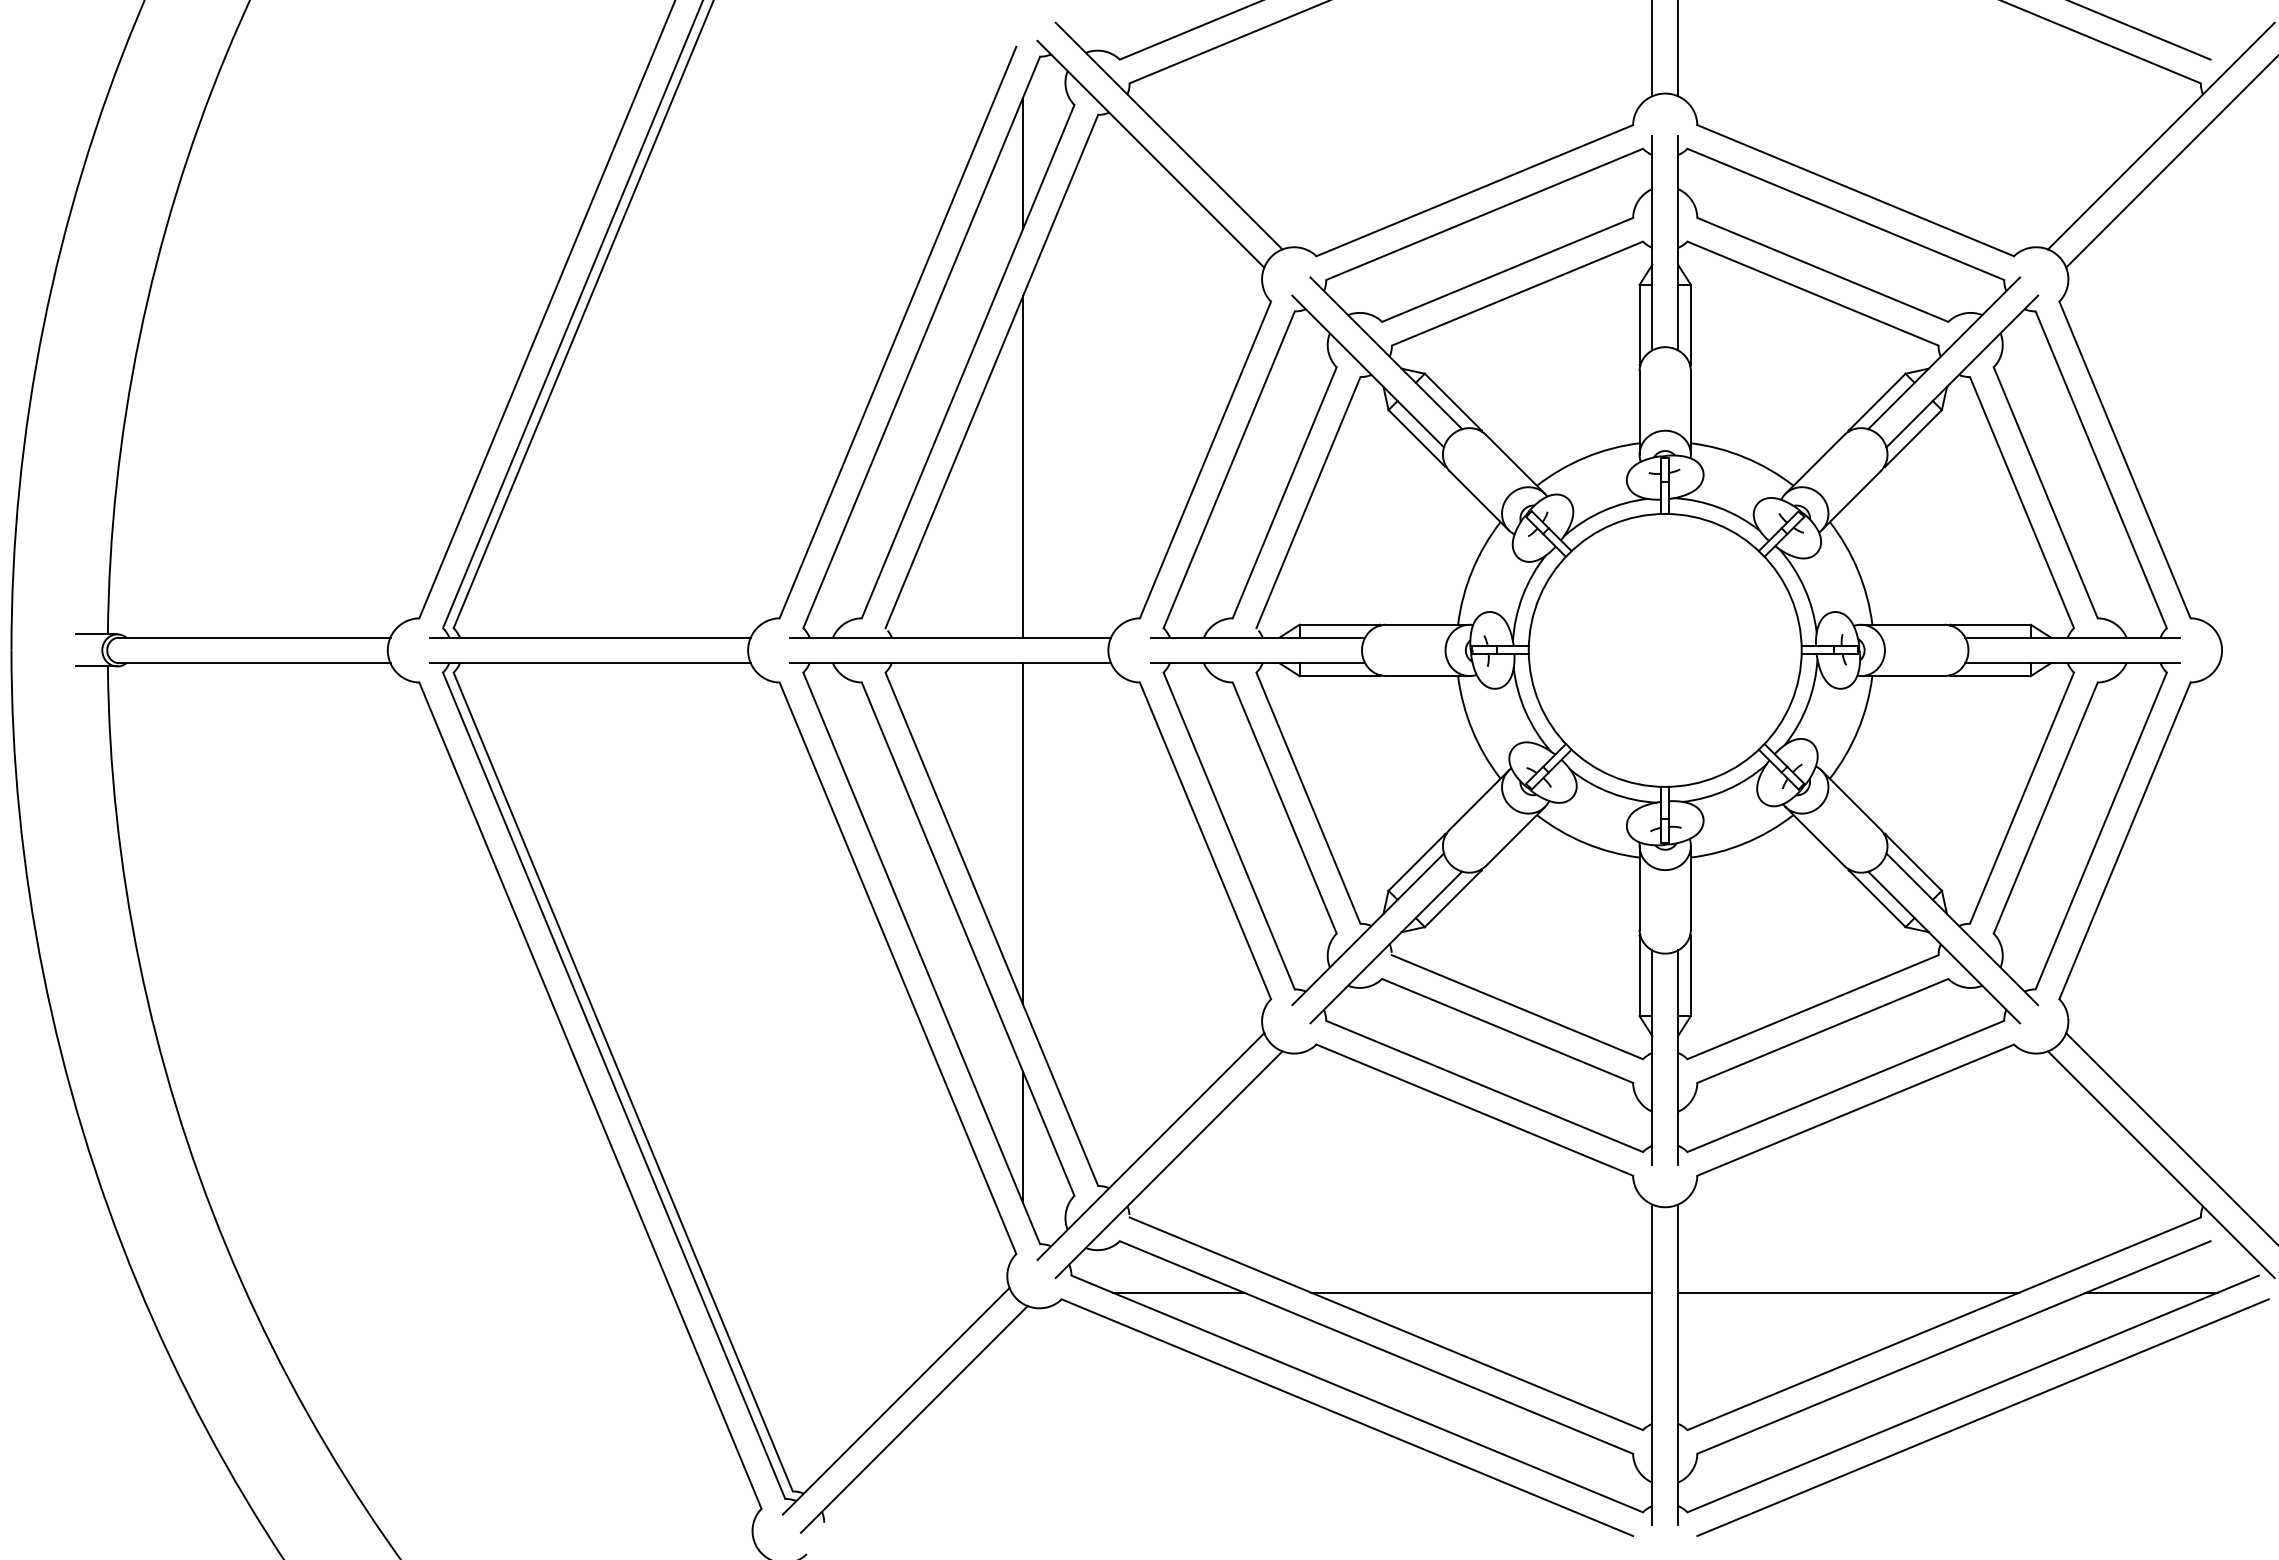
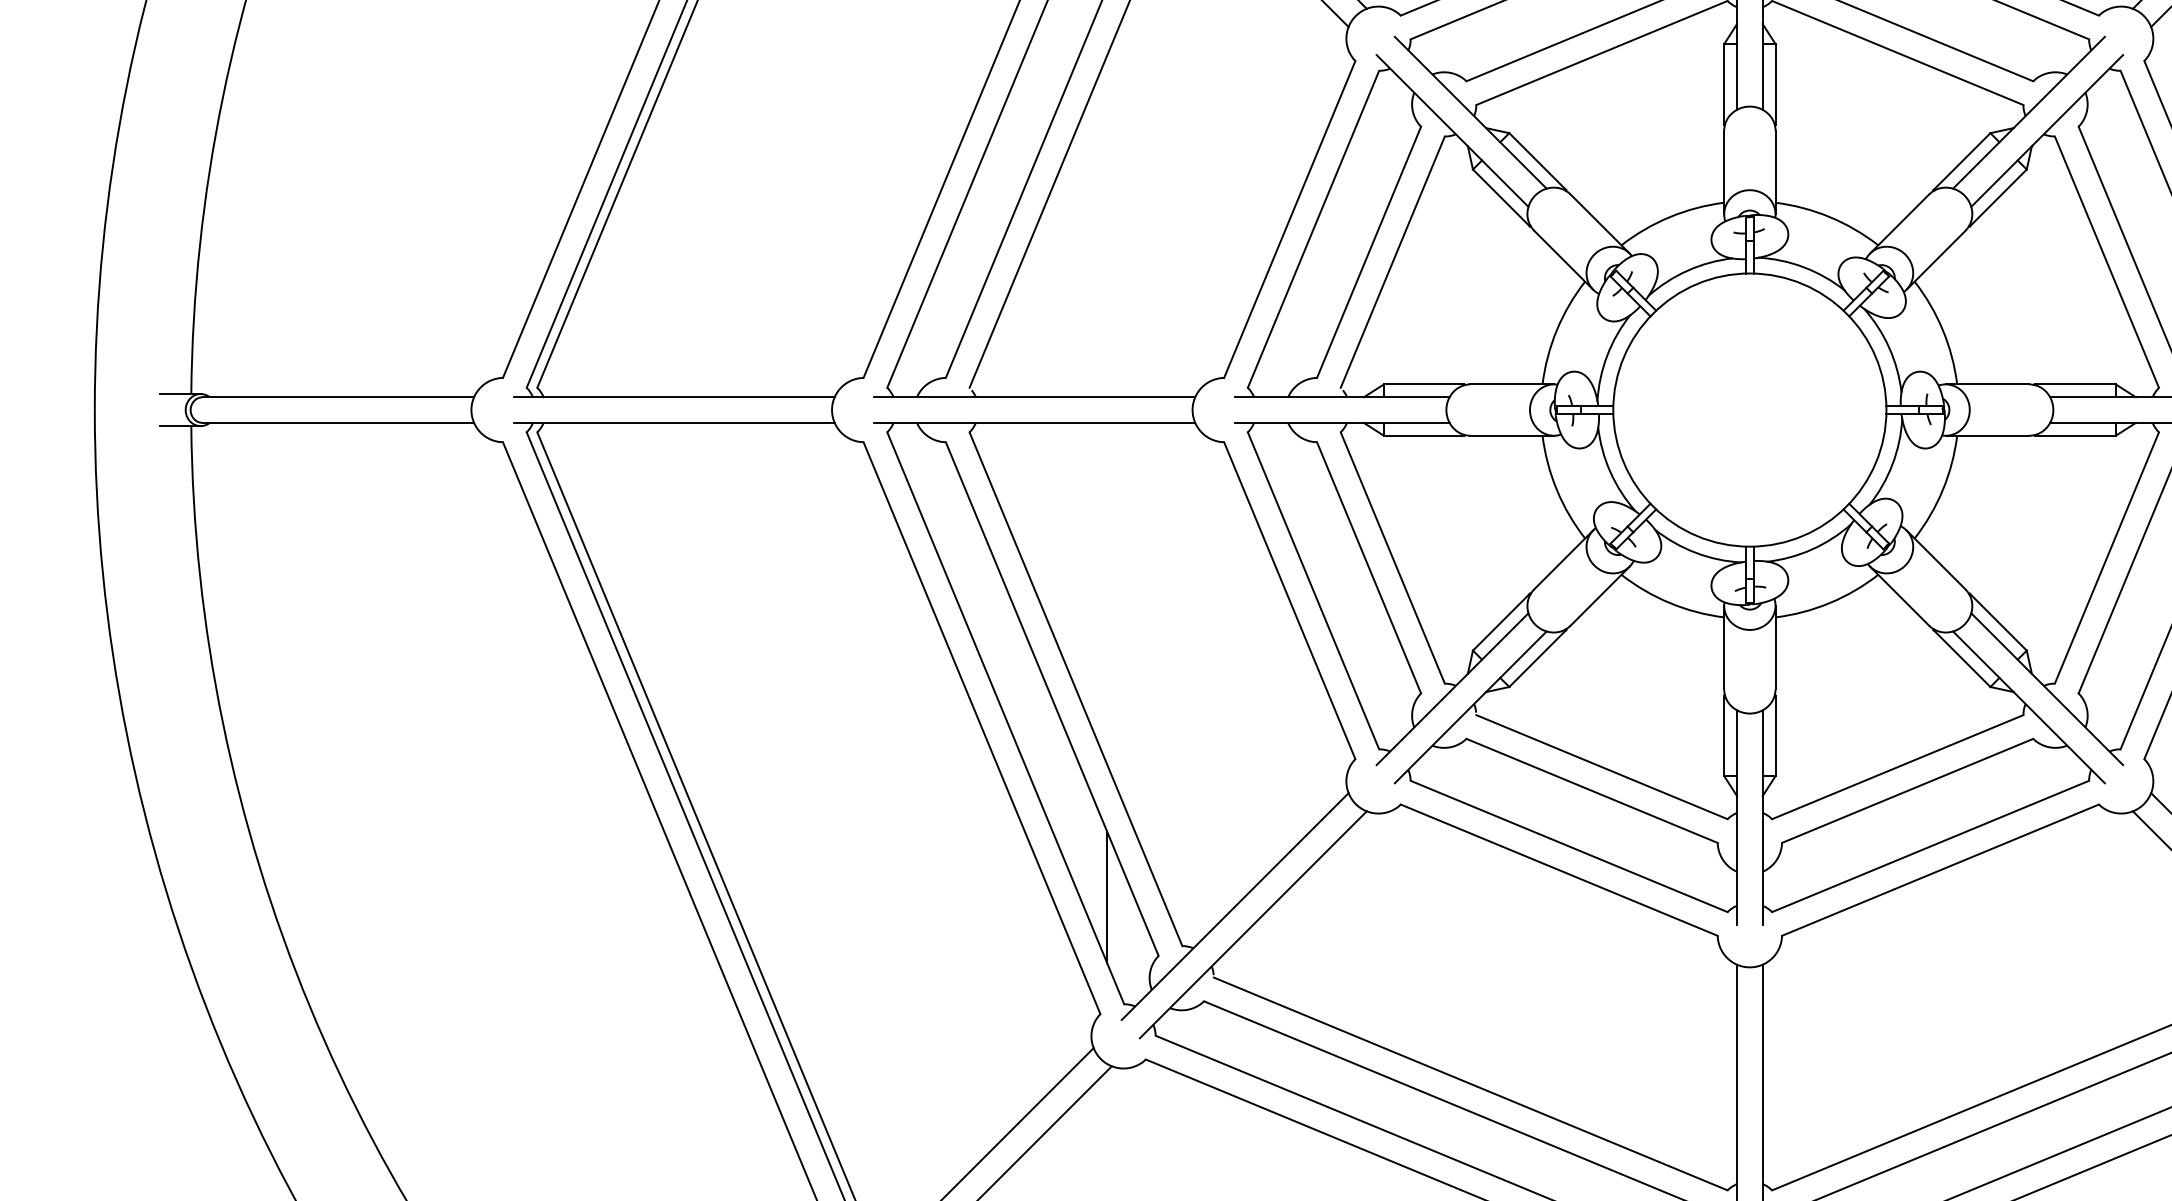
line: (1023, 466) -> (1107, 226), removed
line: (1023, 833) -> (1107, 593), removed
line: (1178, 1292) -> (1262, 1052), removed
line: (1481, 1292) -> (1565, 1052), removed
line: (1848, 1292) -> (1933, 1052), removed

